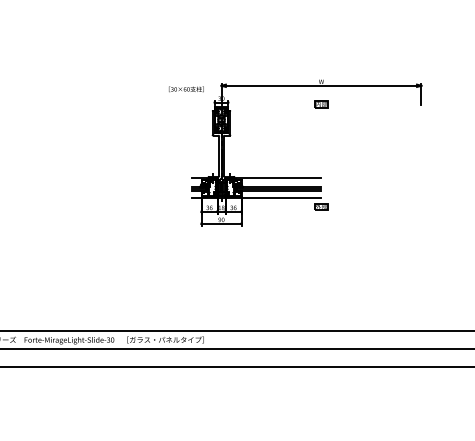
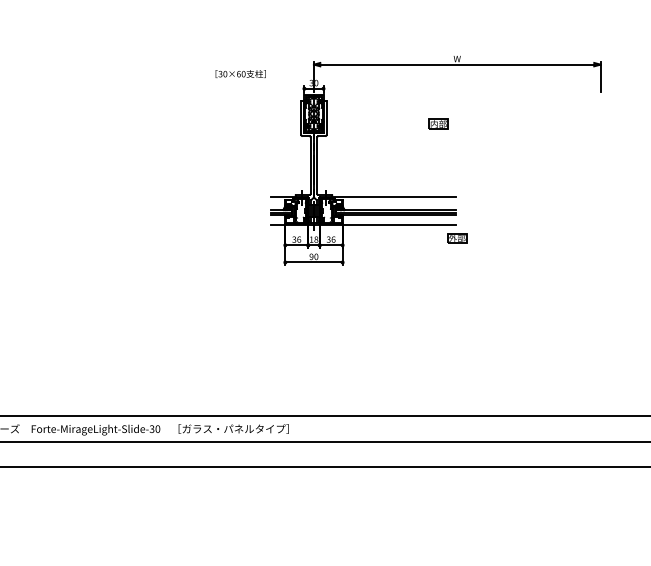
text: (186, 89) -> (240, 74), moved
part: (321, 104) -> (438, 124), moved

